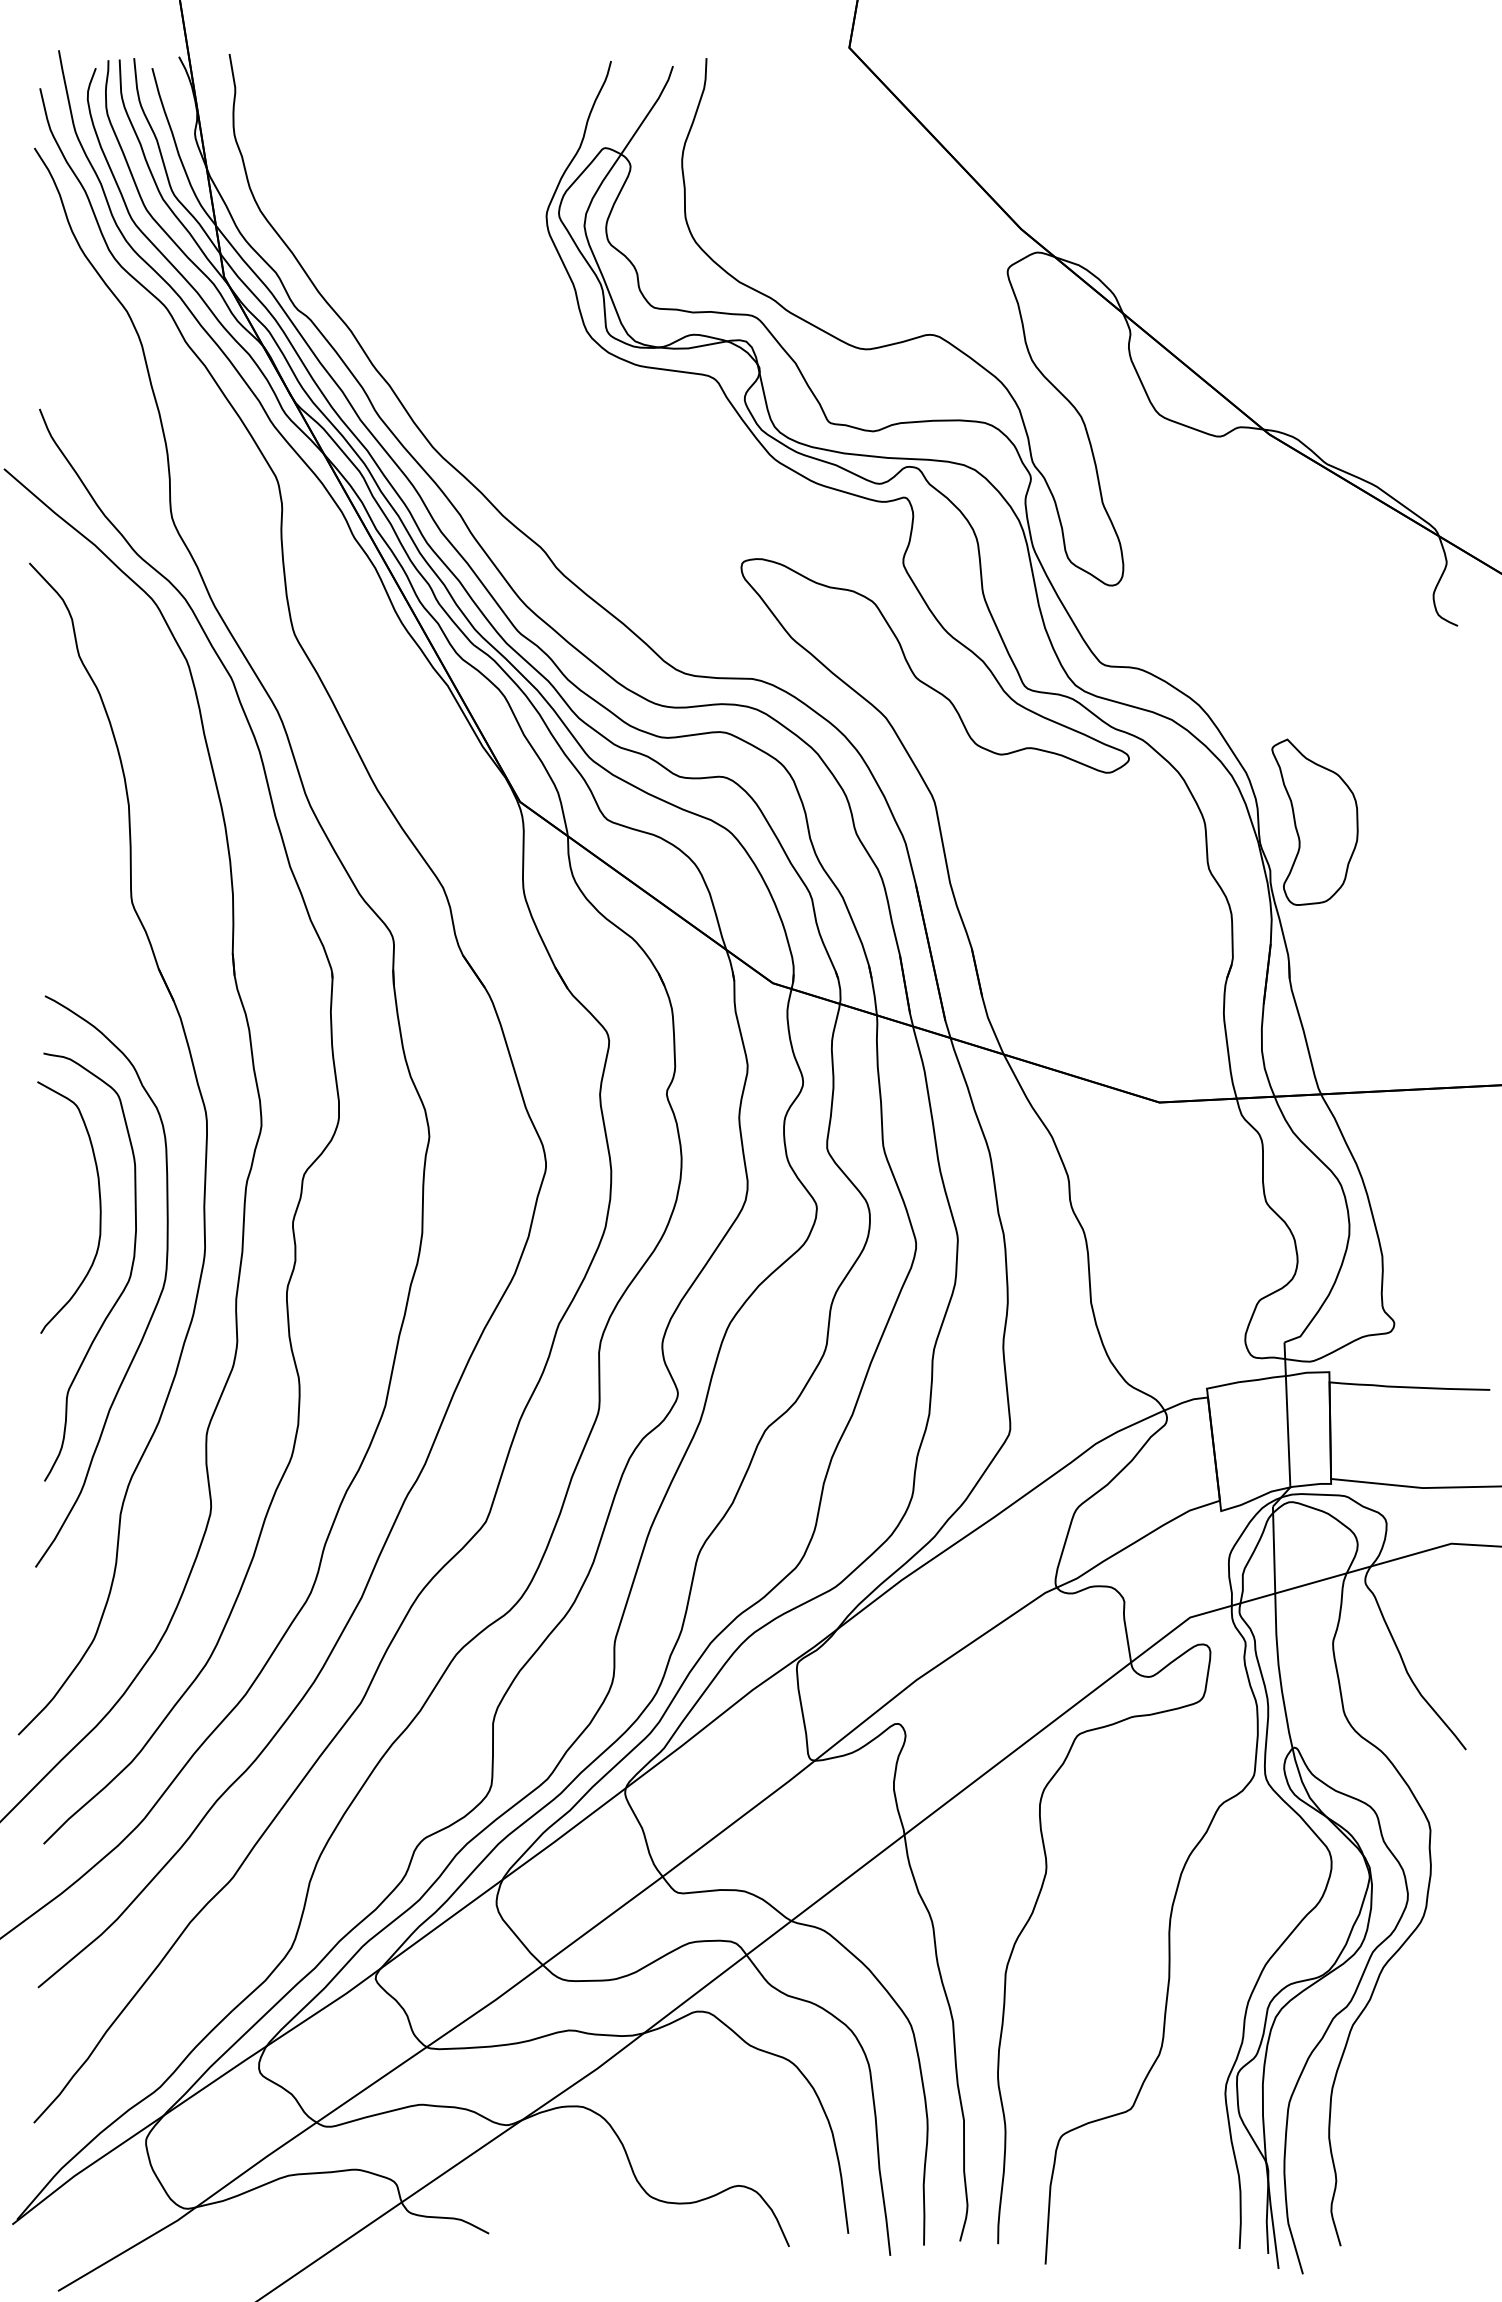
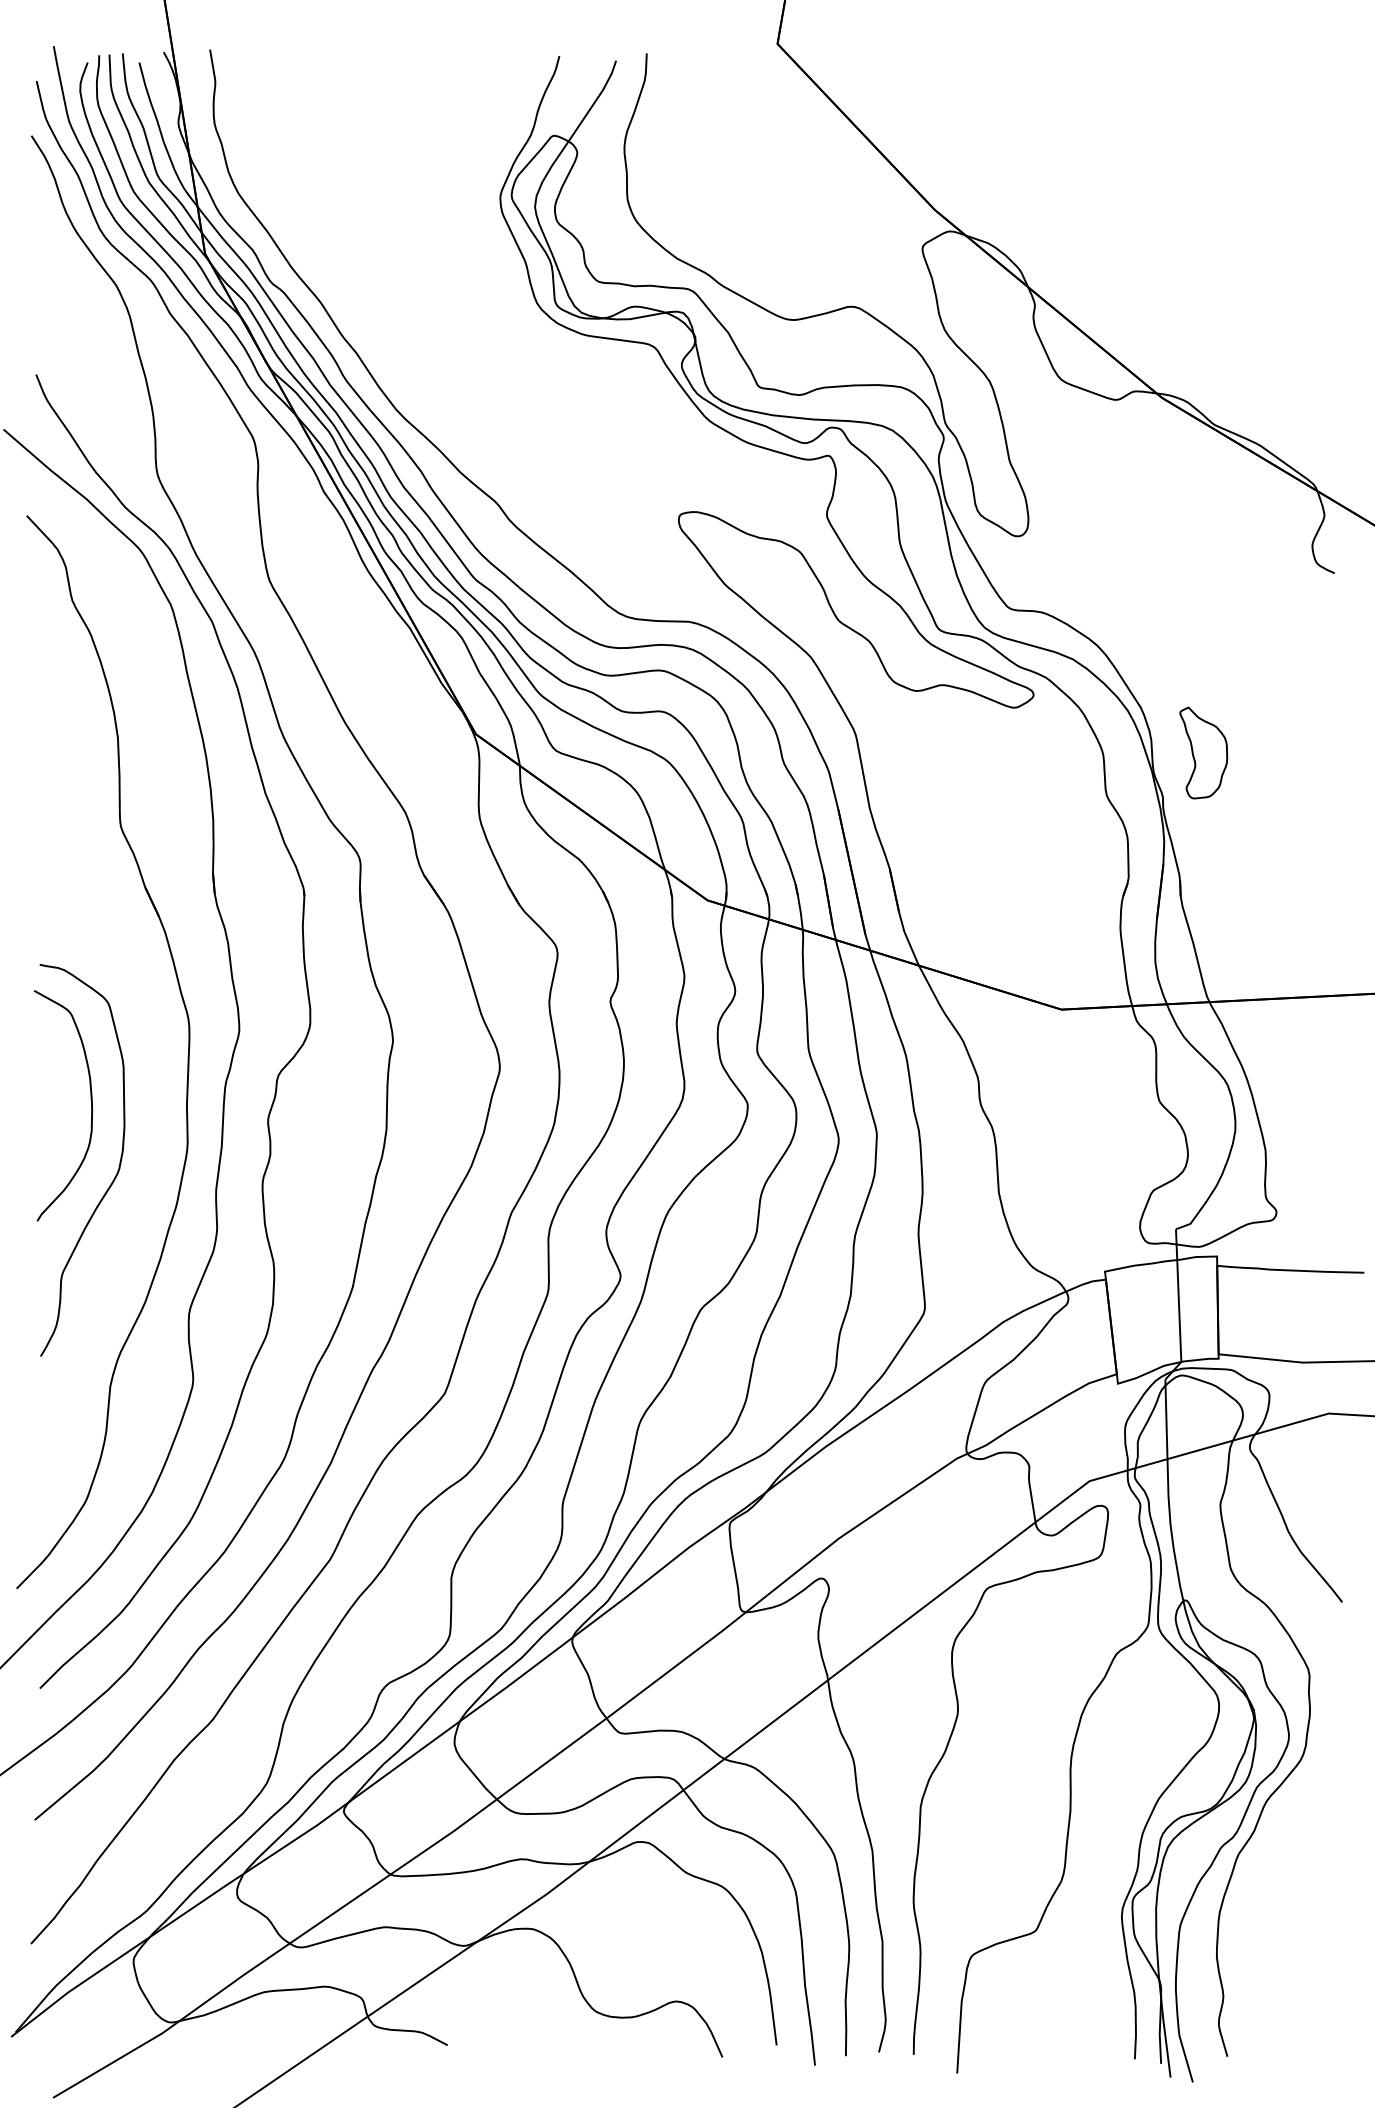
part: (1314, 821) -> (1203, 752), size x0.6
curve: (156, 1301) -> (143, 1191), removed

